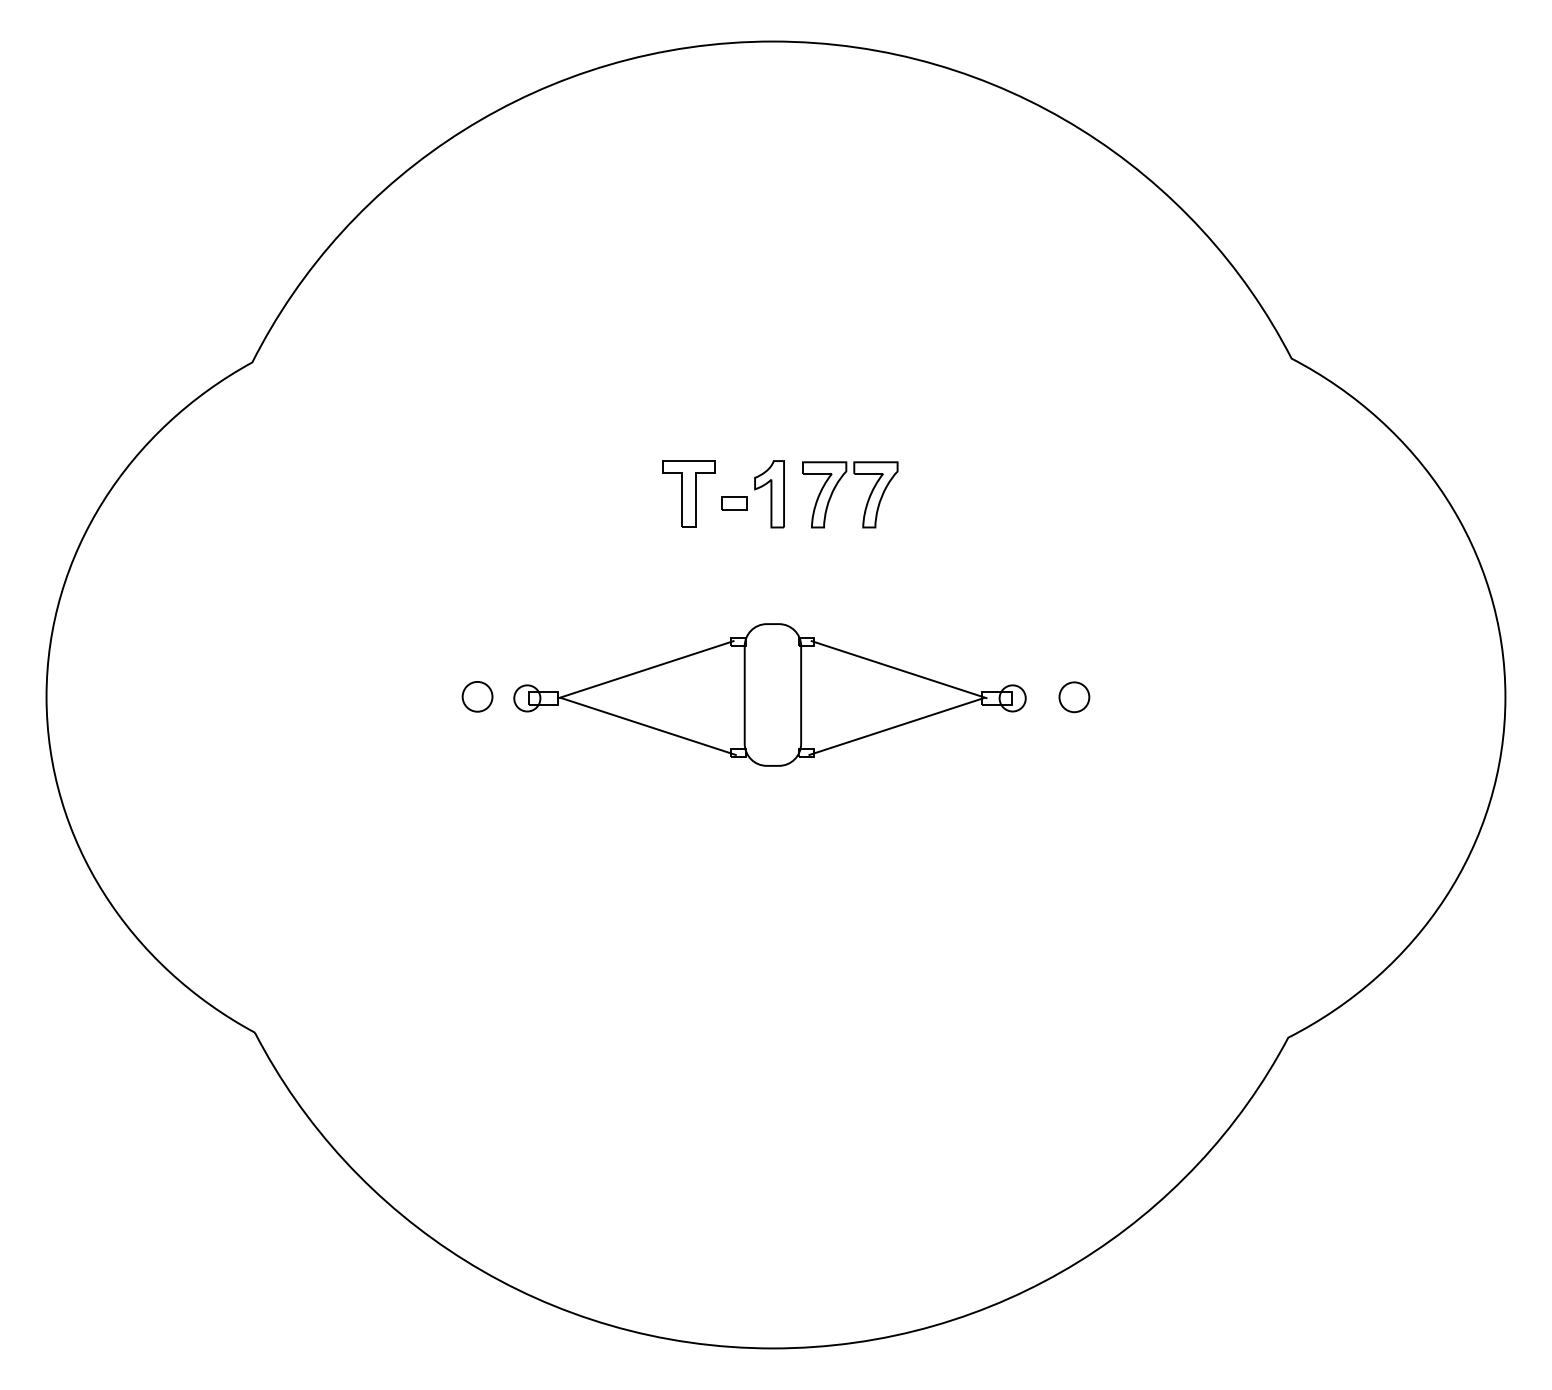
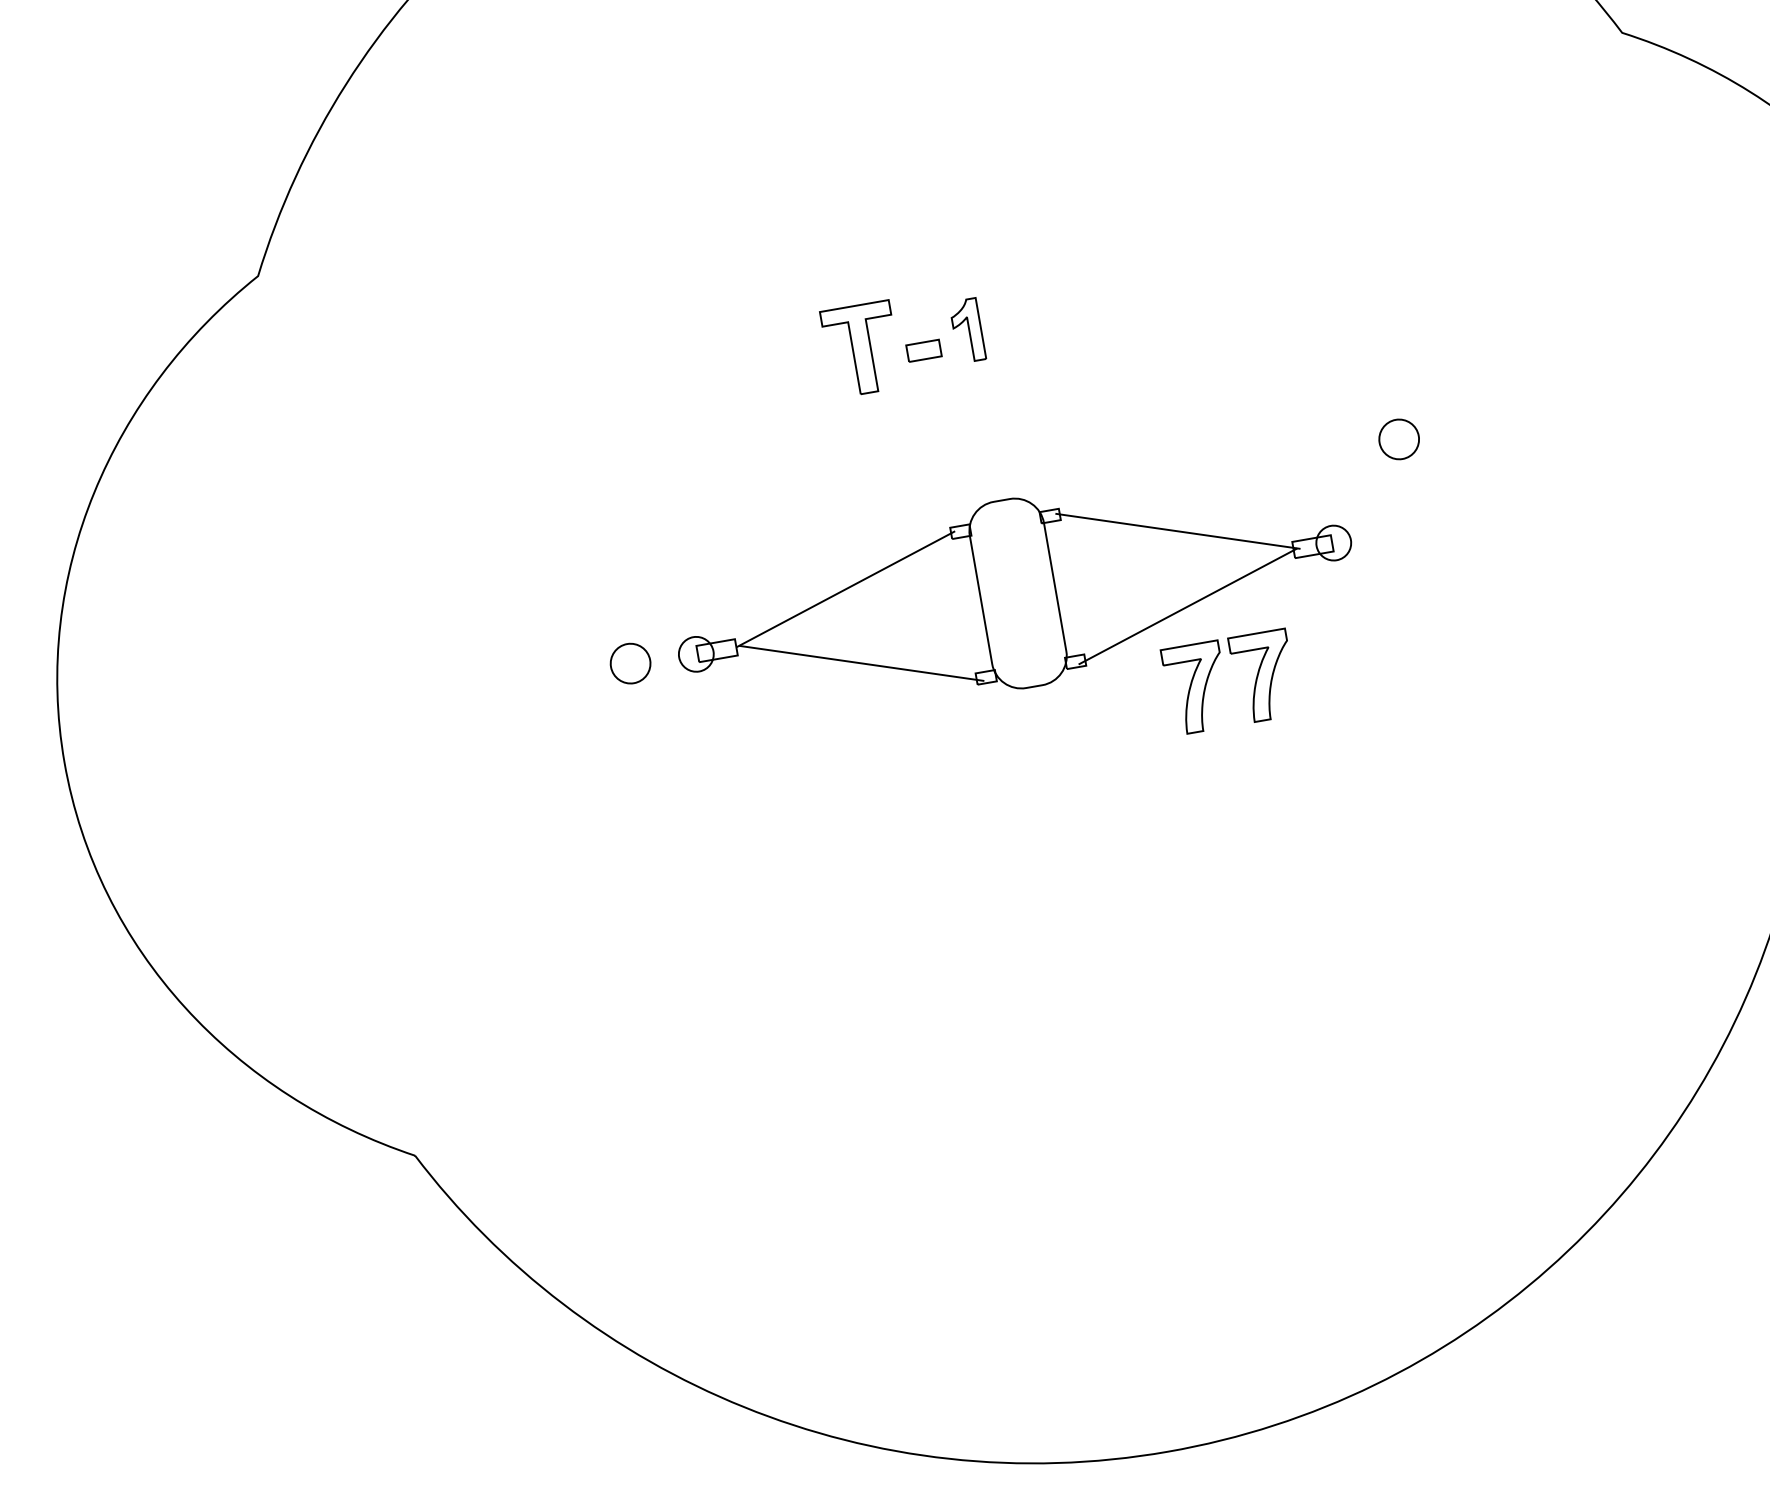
part: (837, 485) -> (1211, 672), moved
part: (769, 494) -> (967, 331), size x0.7
part: (1074, 697) -> (1399, 439), moved

